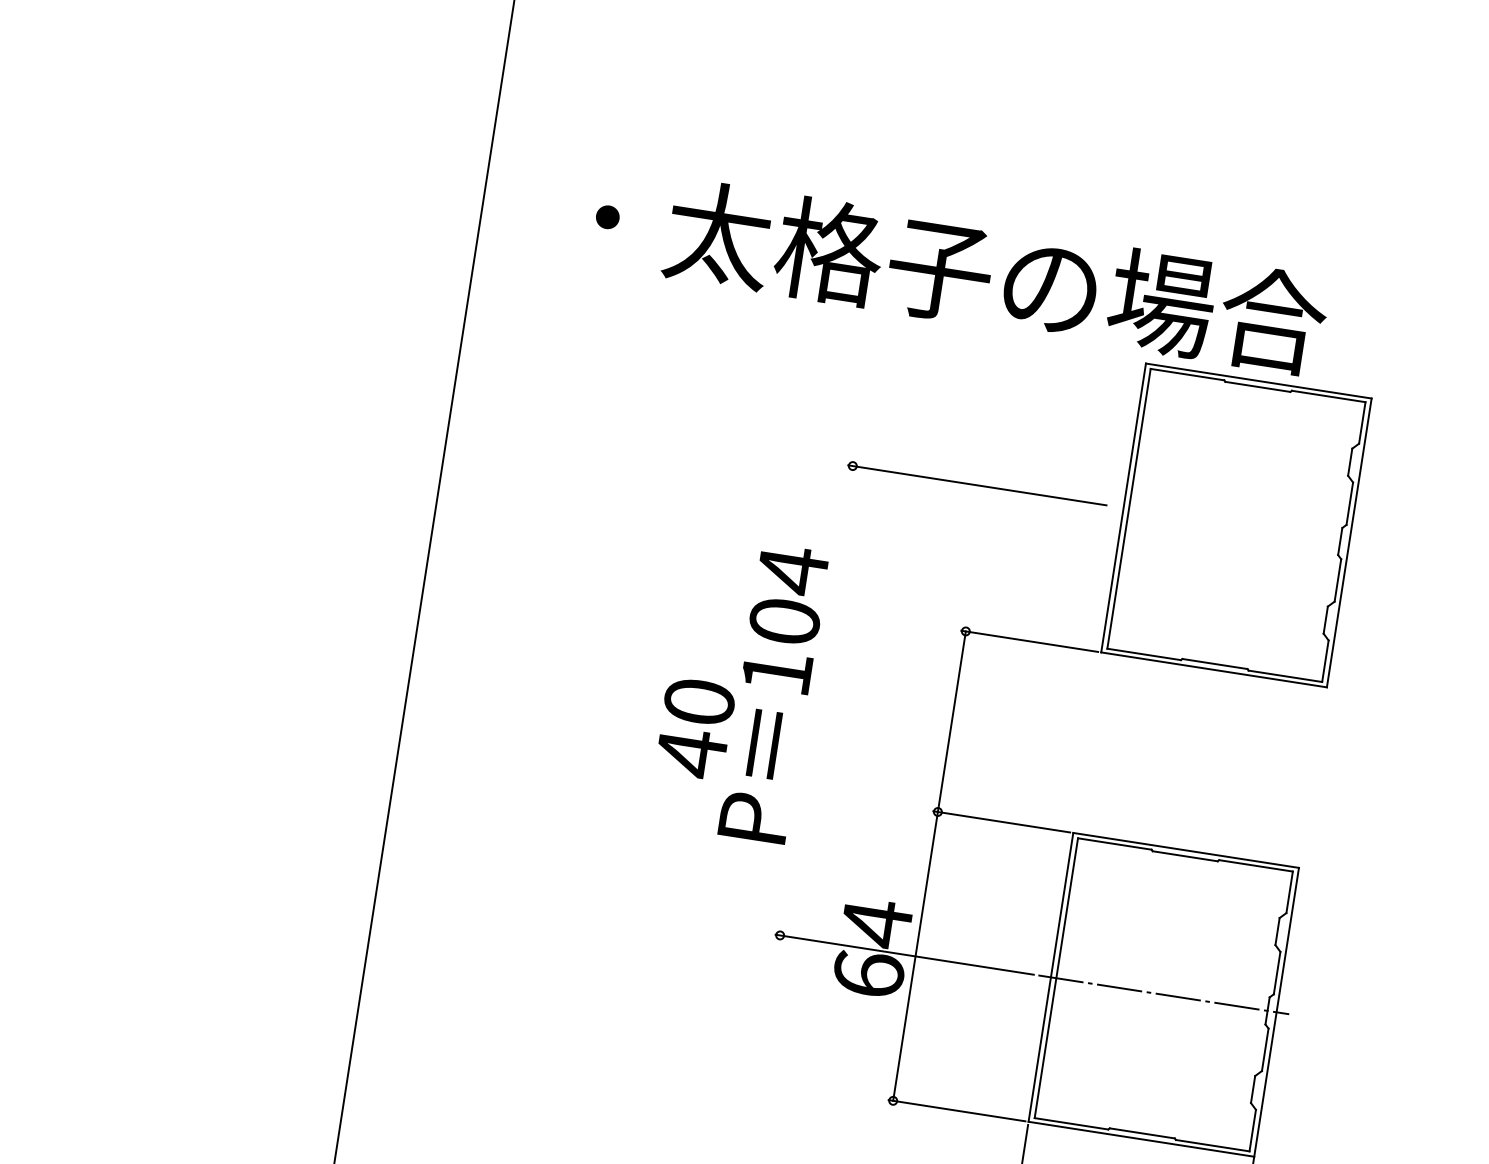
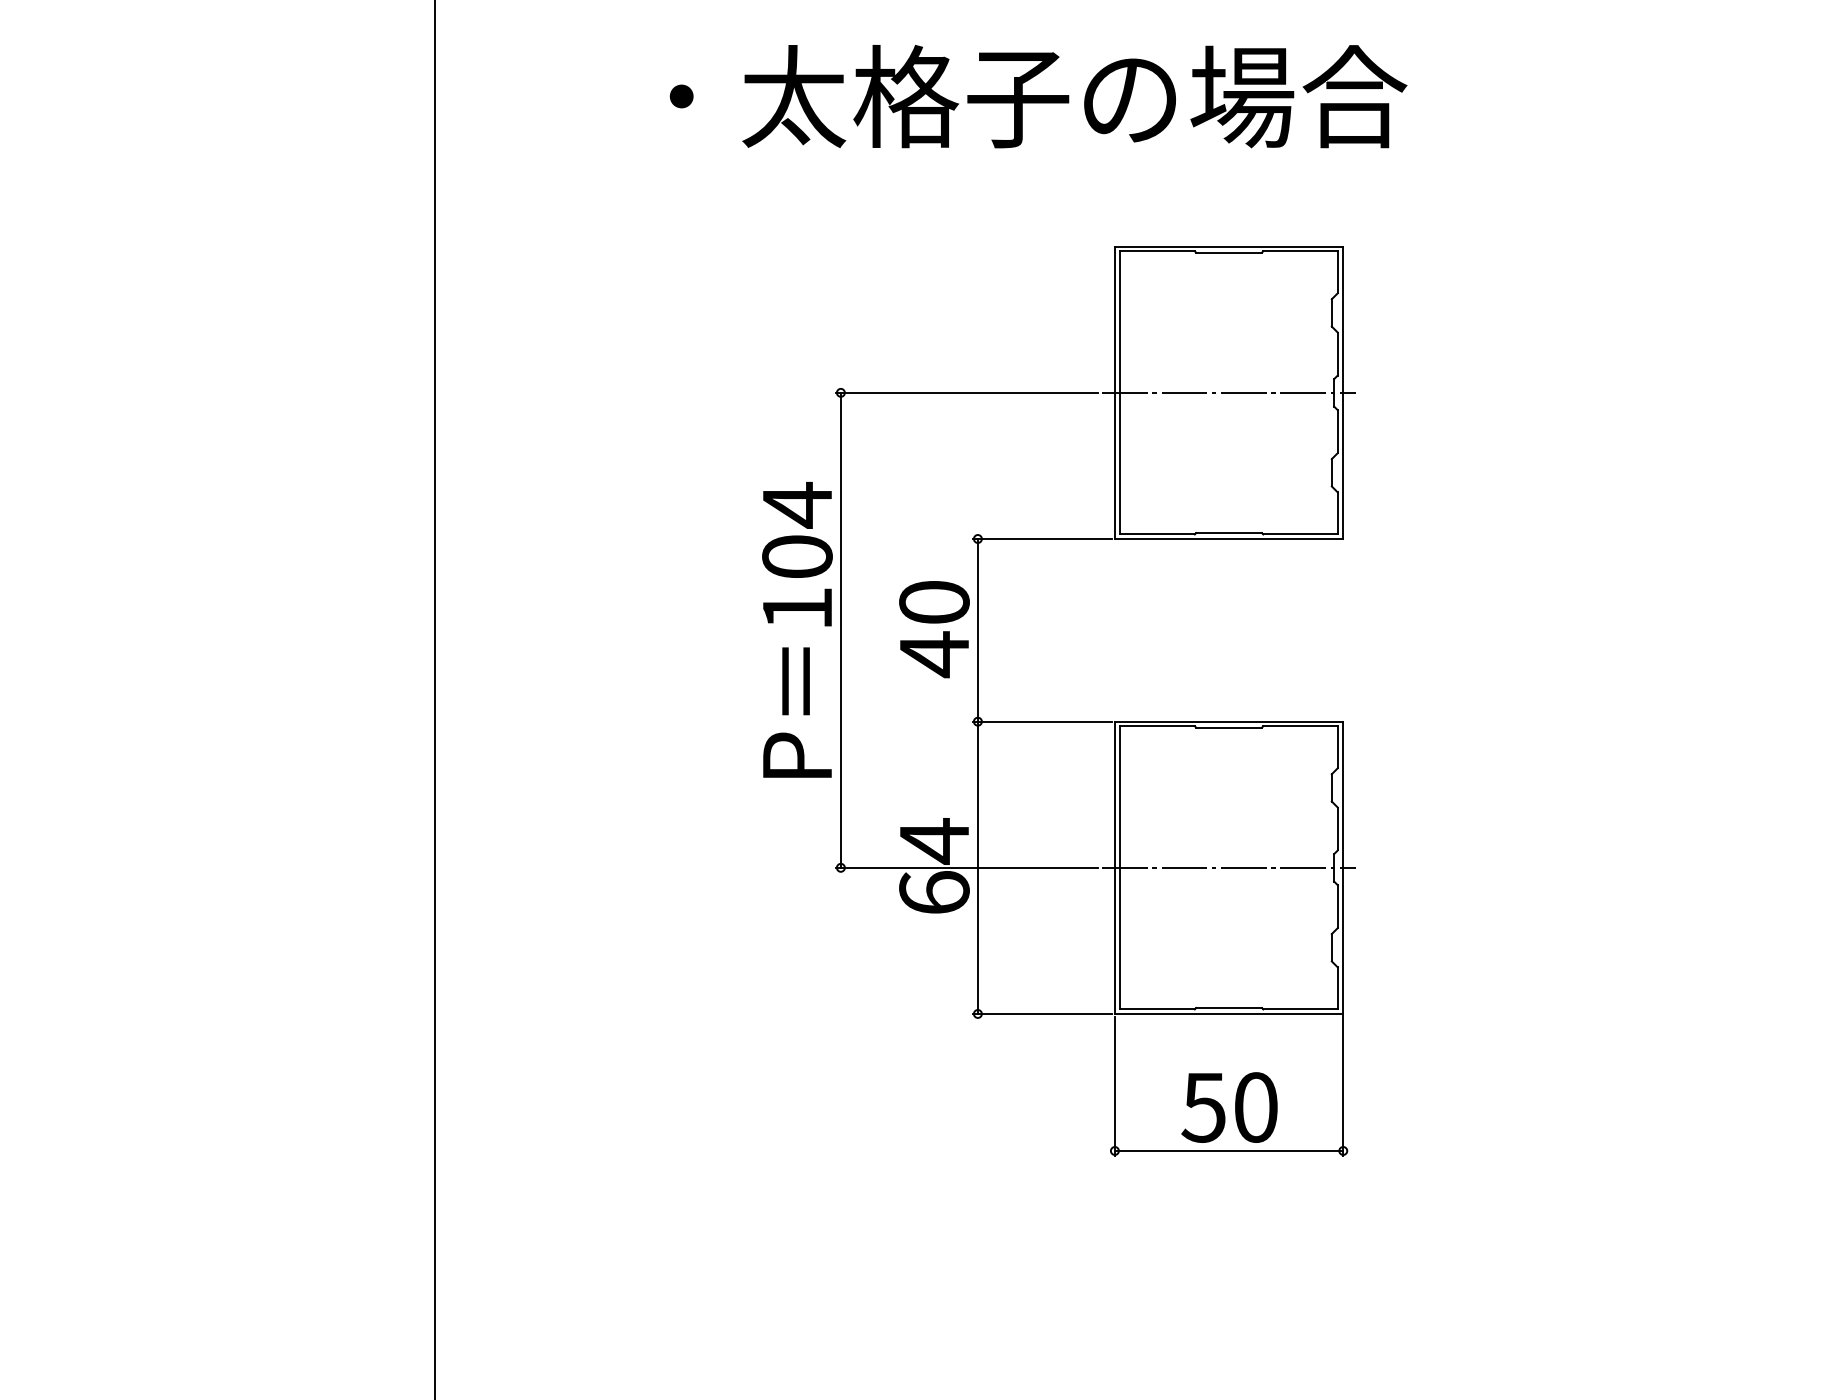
text: (960, 271) -> (1038, 96), moved
line: (1236, 525) -> (1229, 392), added
line: (816, 699) -> (840, 629), added
text: (695, 728) -> (934, 629), moved

